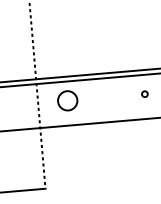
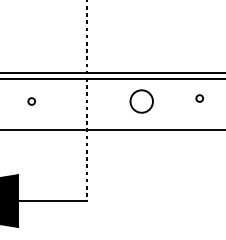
circle: (144, 94) -> (199, 98), moved
circle: (67, 100) -> (141, 101), moved

